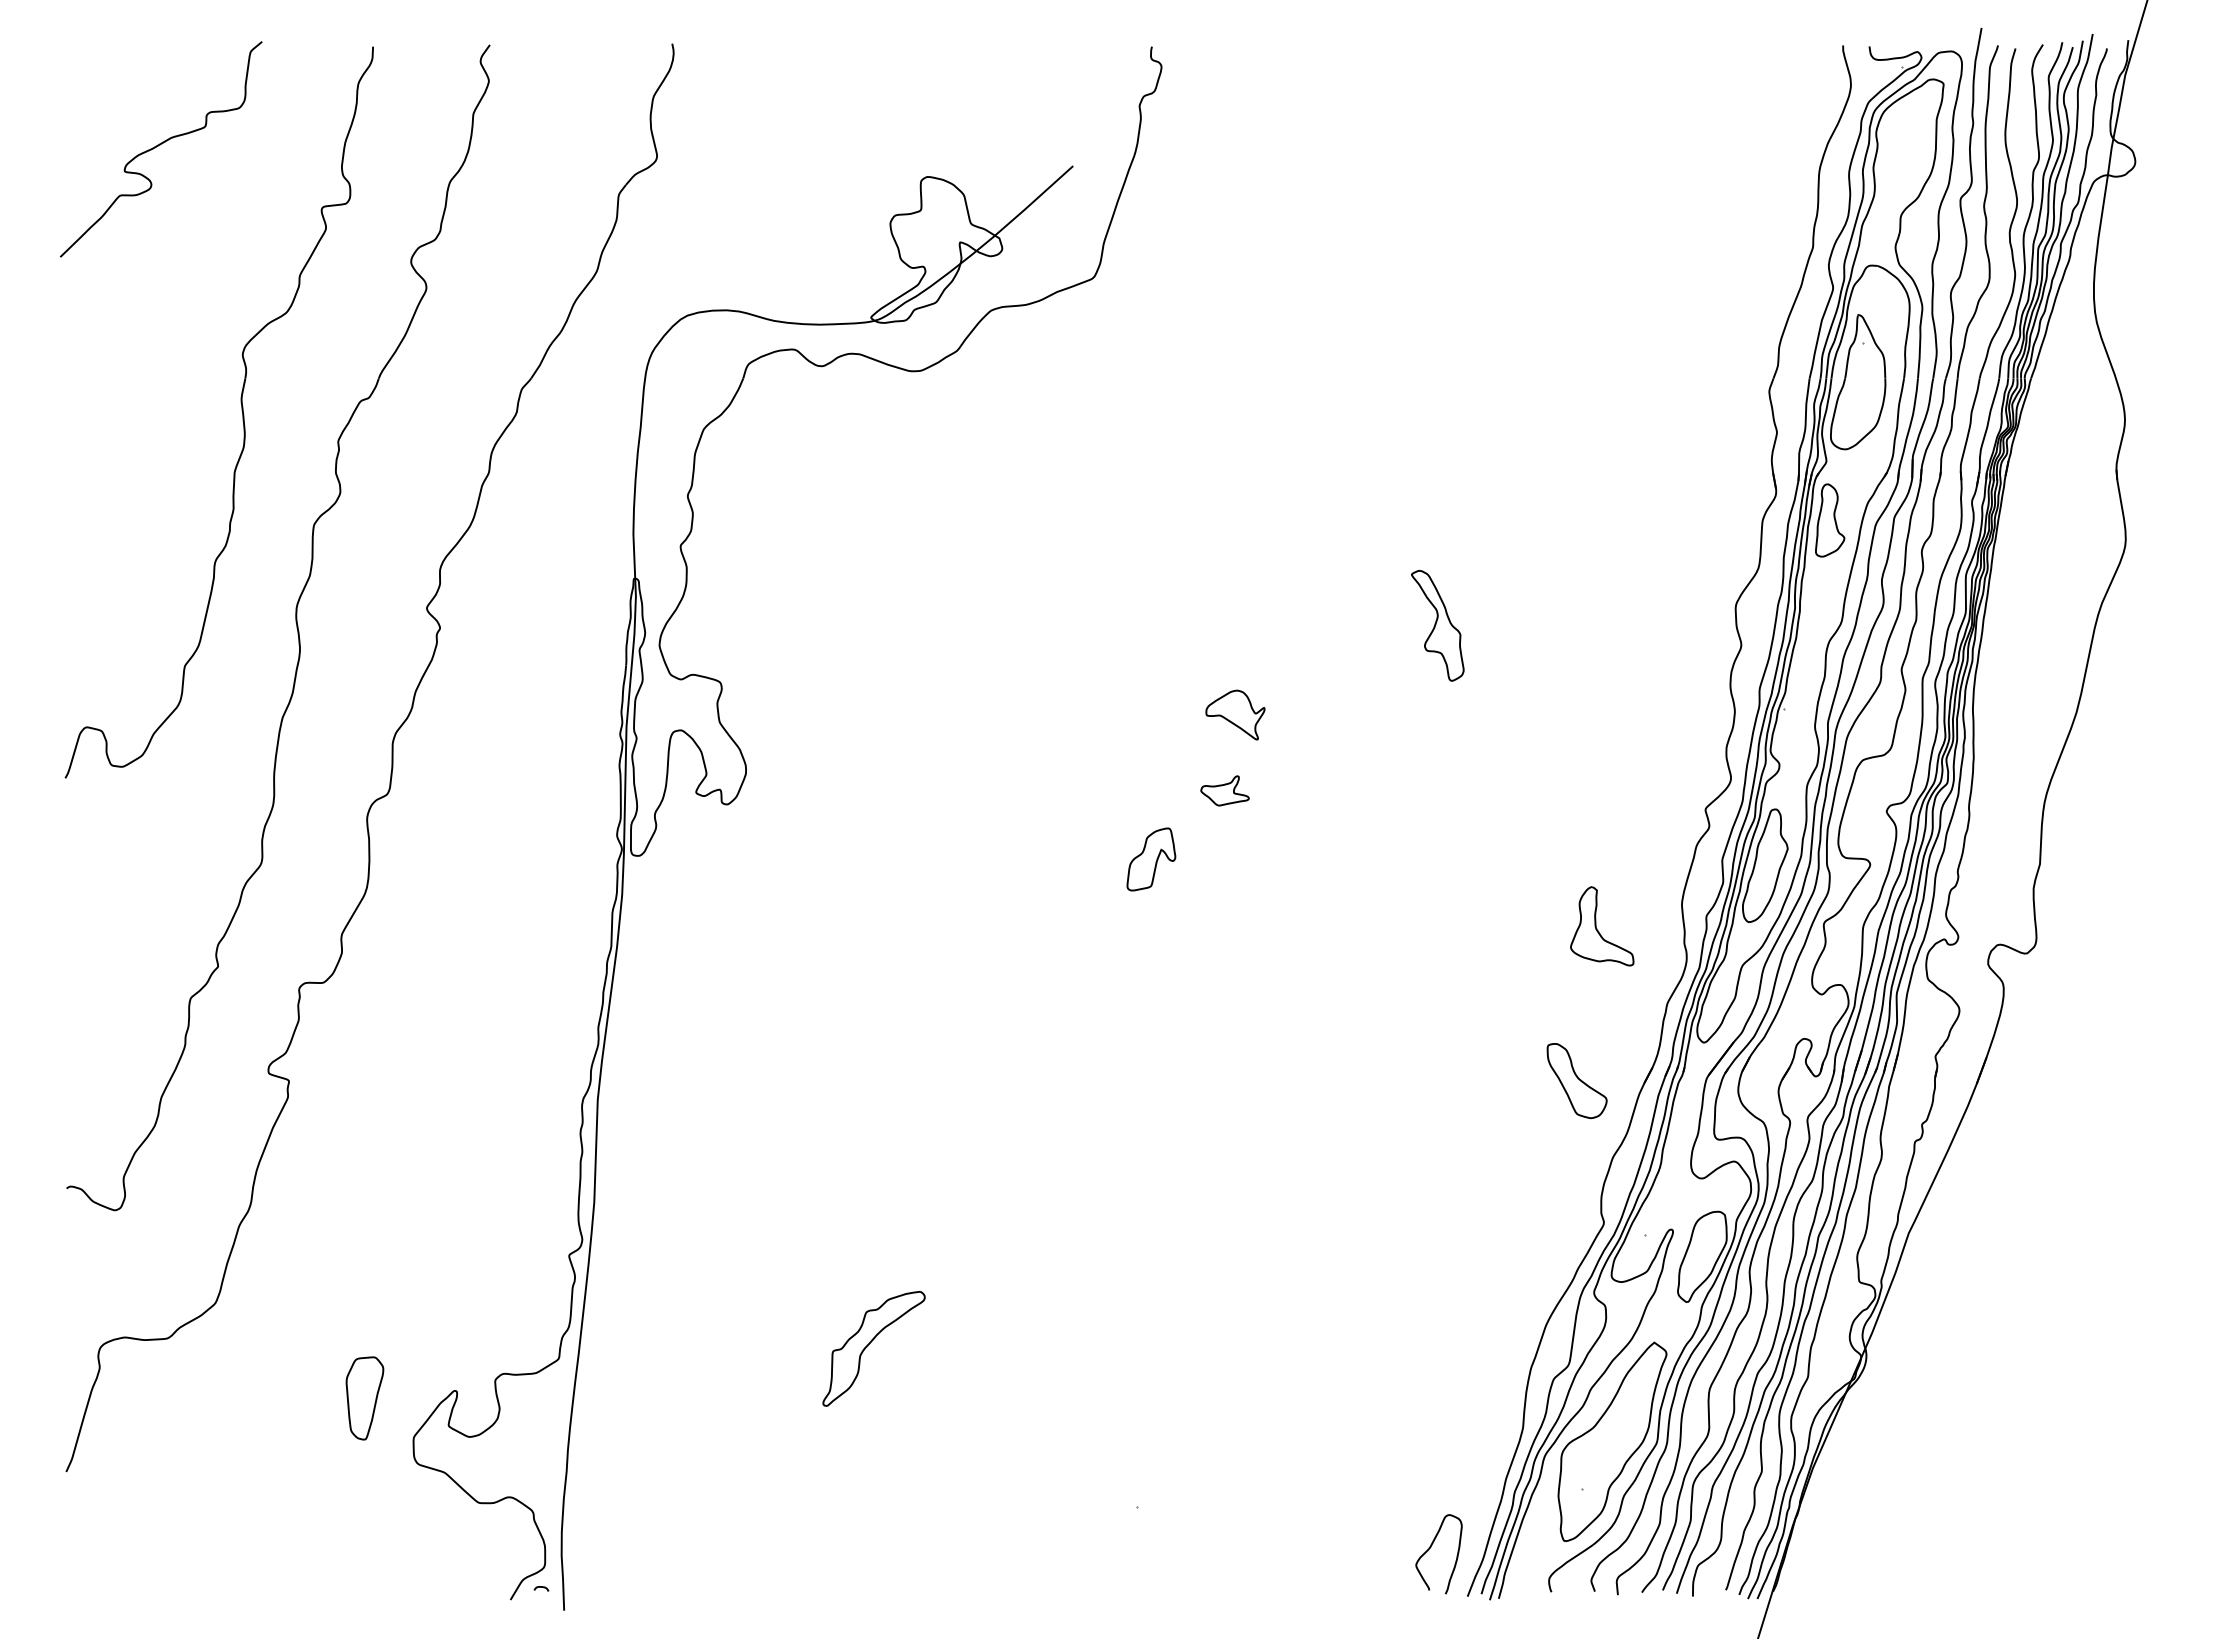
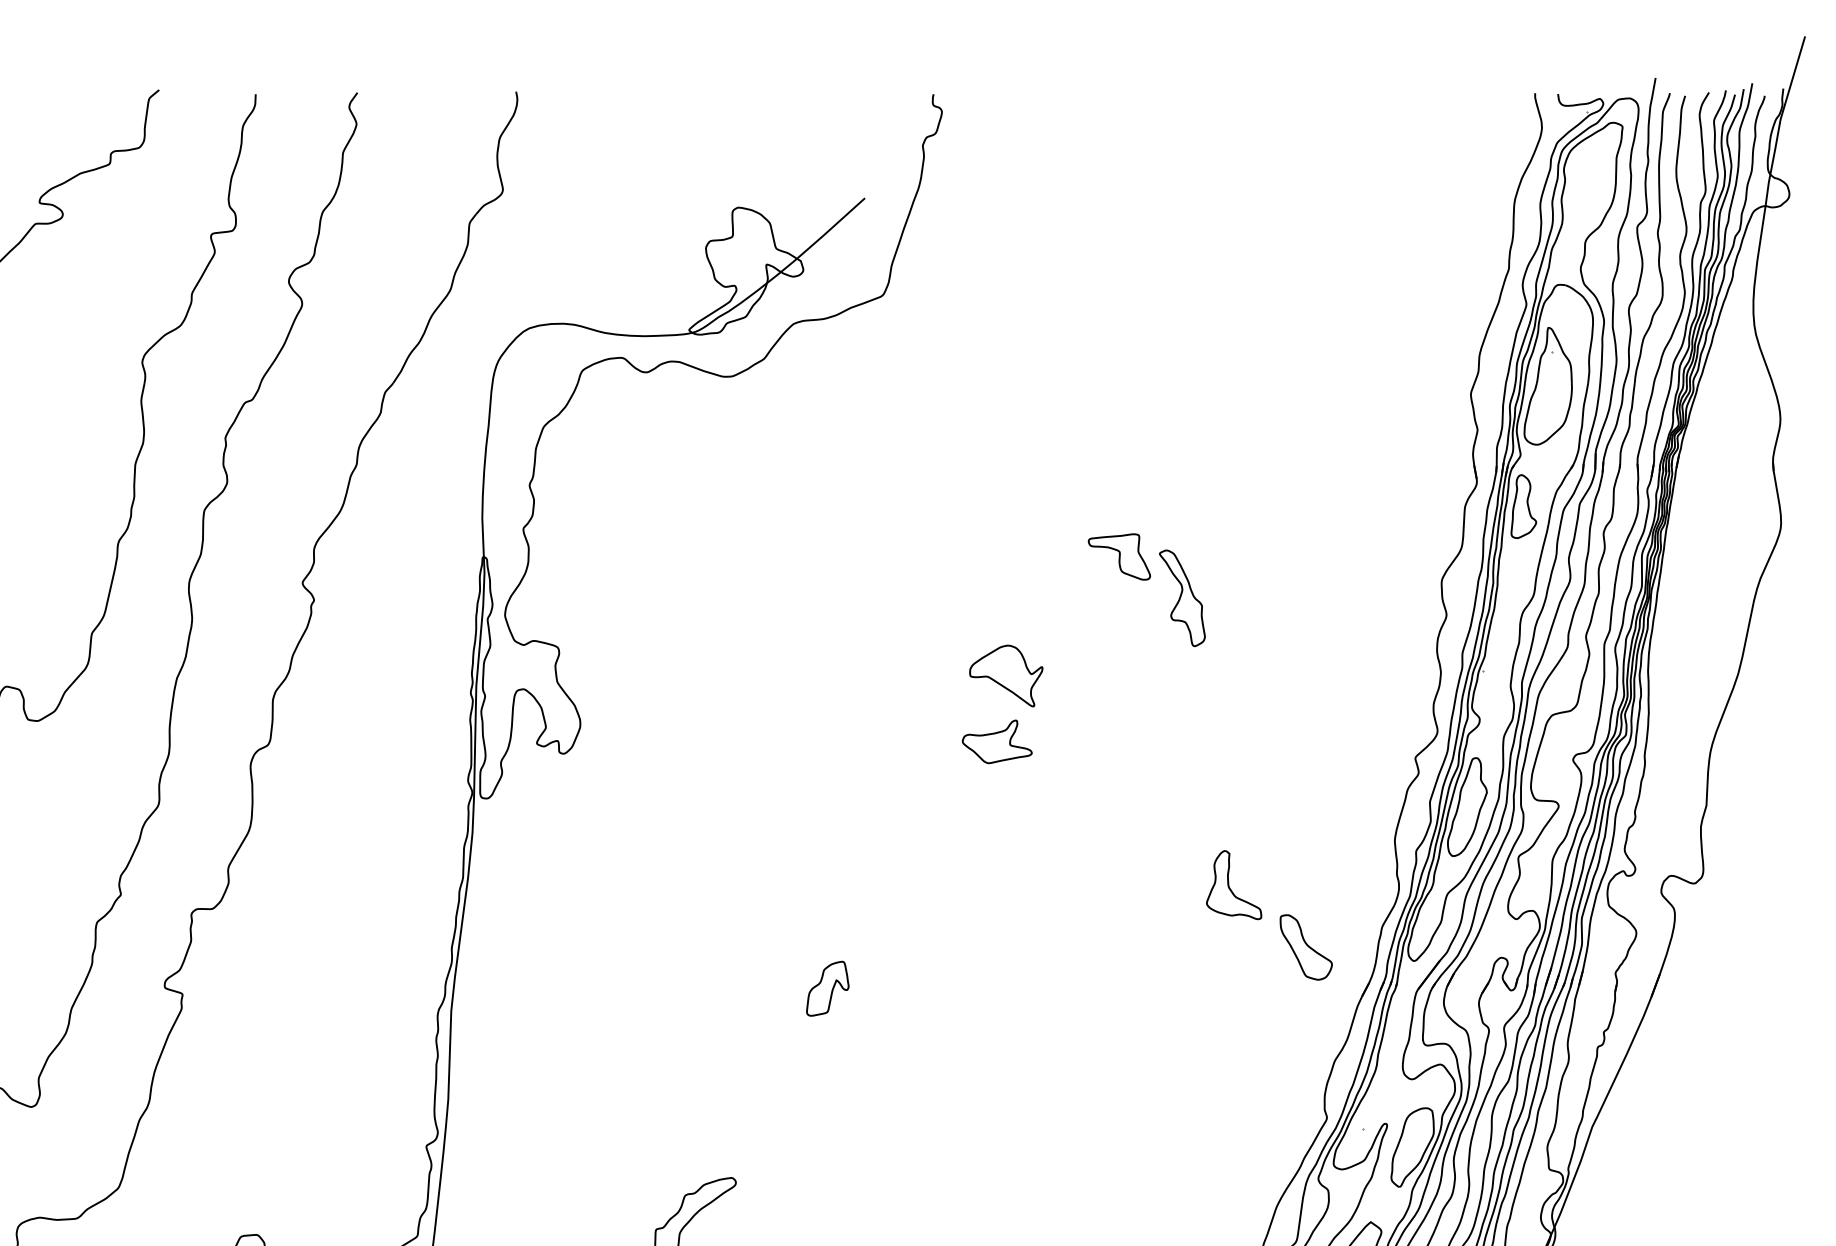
part: (1365, 578) -> (1119, 557), added
part: (1235, 714) -> (1006, 675), size x1.43
part: (1224, 790) -> (996, 741), size x1.67
part: (1151, 859) -> (827, 988), moved
part: (1602, 926) -> (1234, 885), moved
part: (1576, 1081) -> (1305, 947), moved

